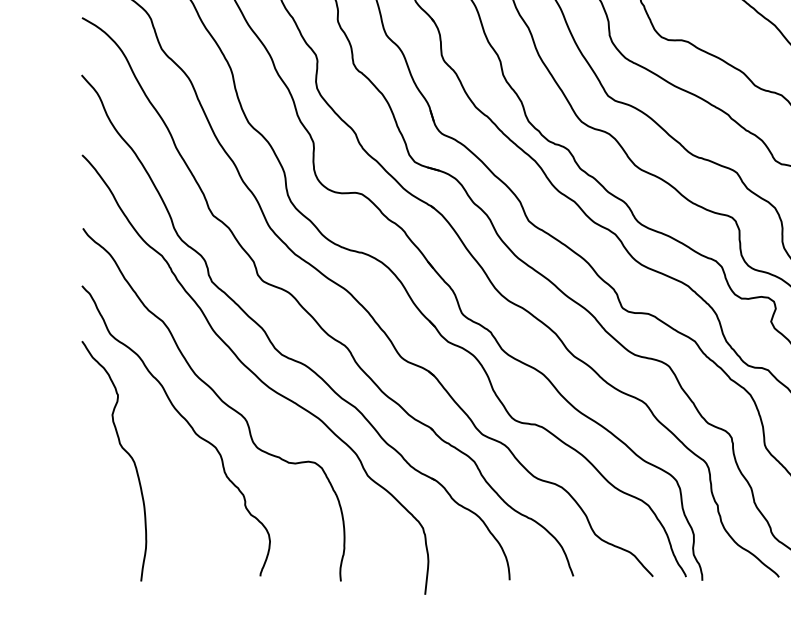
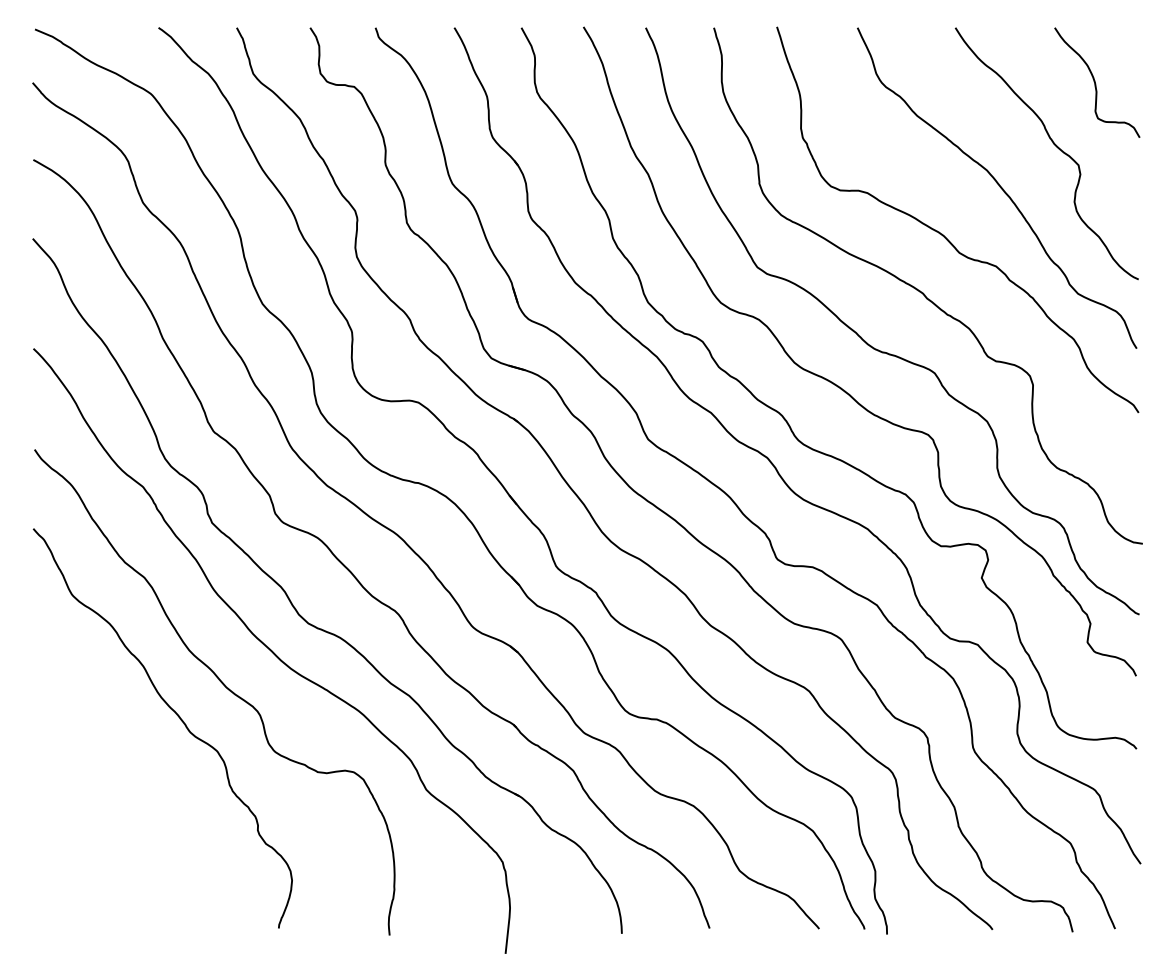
curve: (124, 450) -> (91, 755), removed

